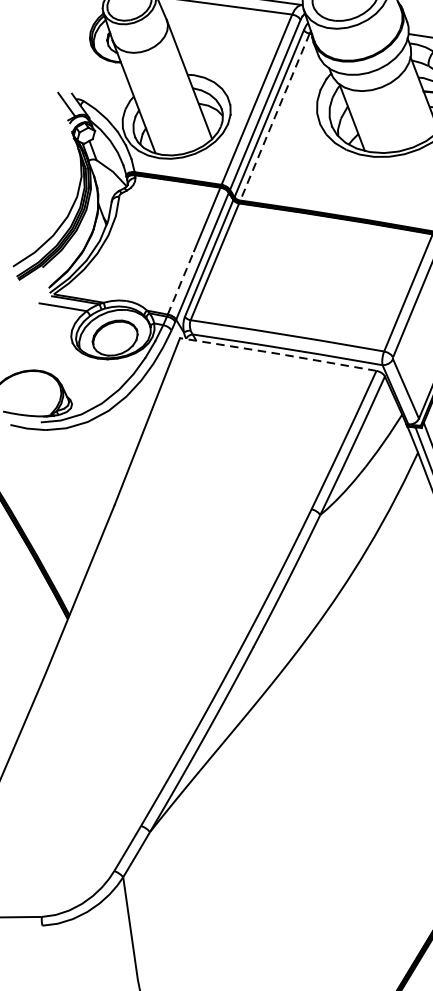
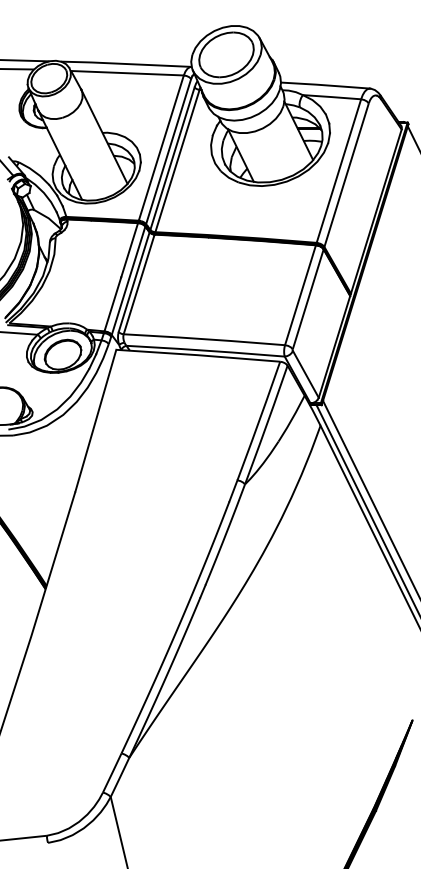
line: (275, 116) -> (177, 160), dashed -> solid
line: (181, 281) -> (113, 303), dashed -> solid
line: (278, 354) -> (198, 355), dashed -> solid

